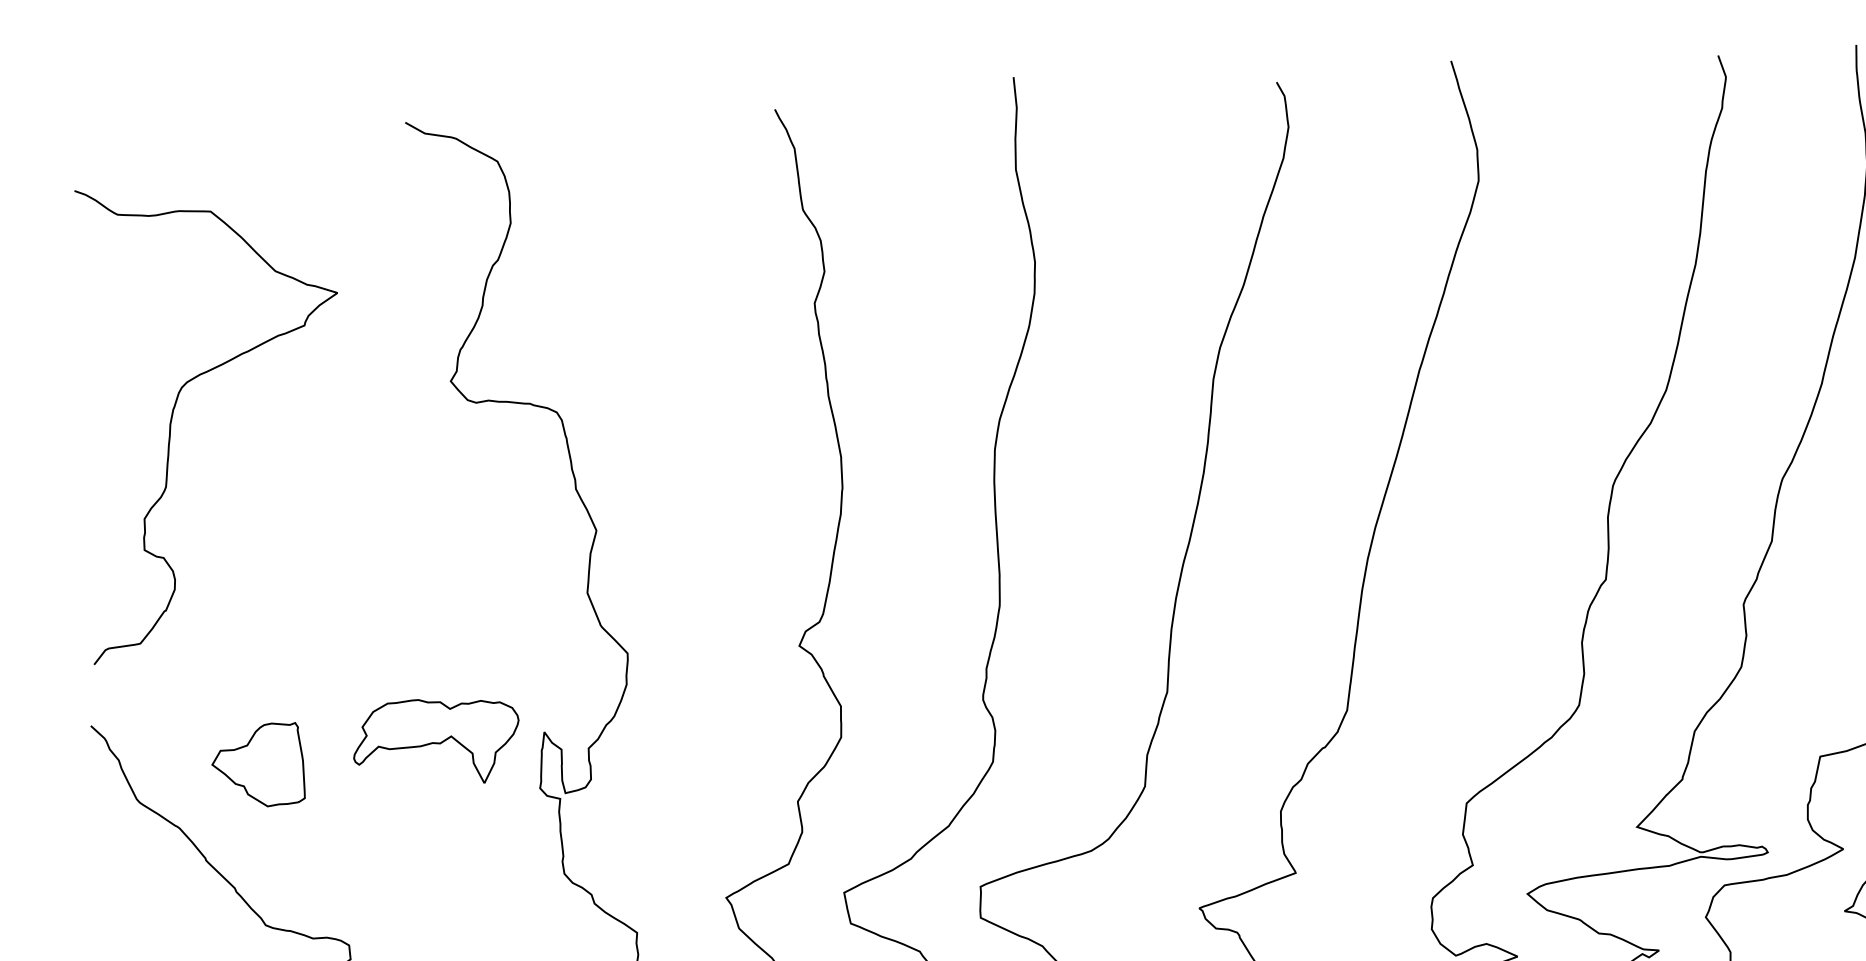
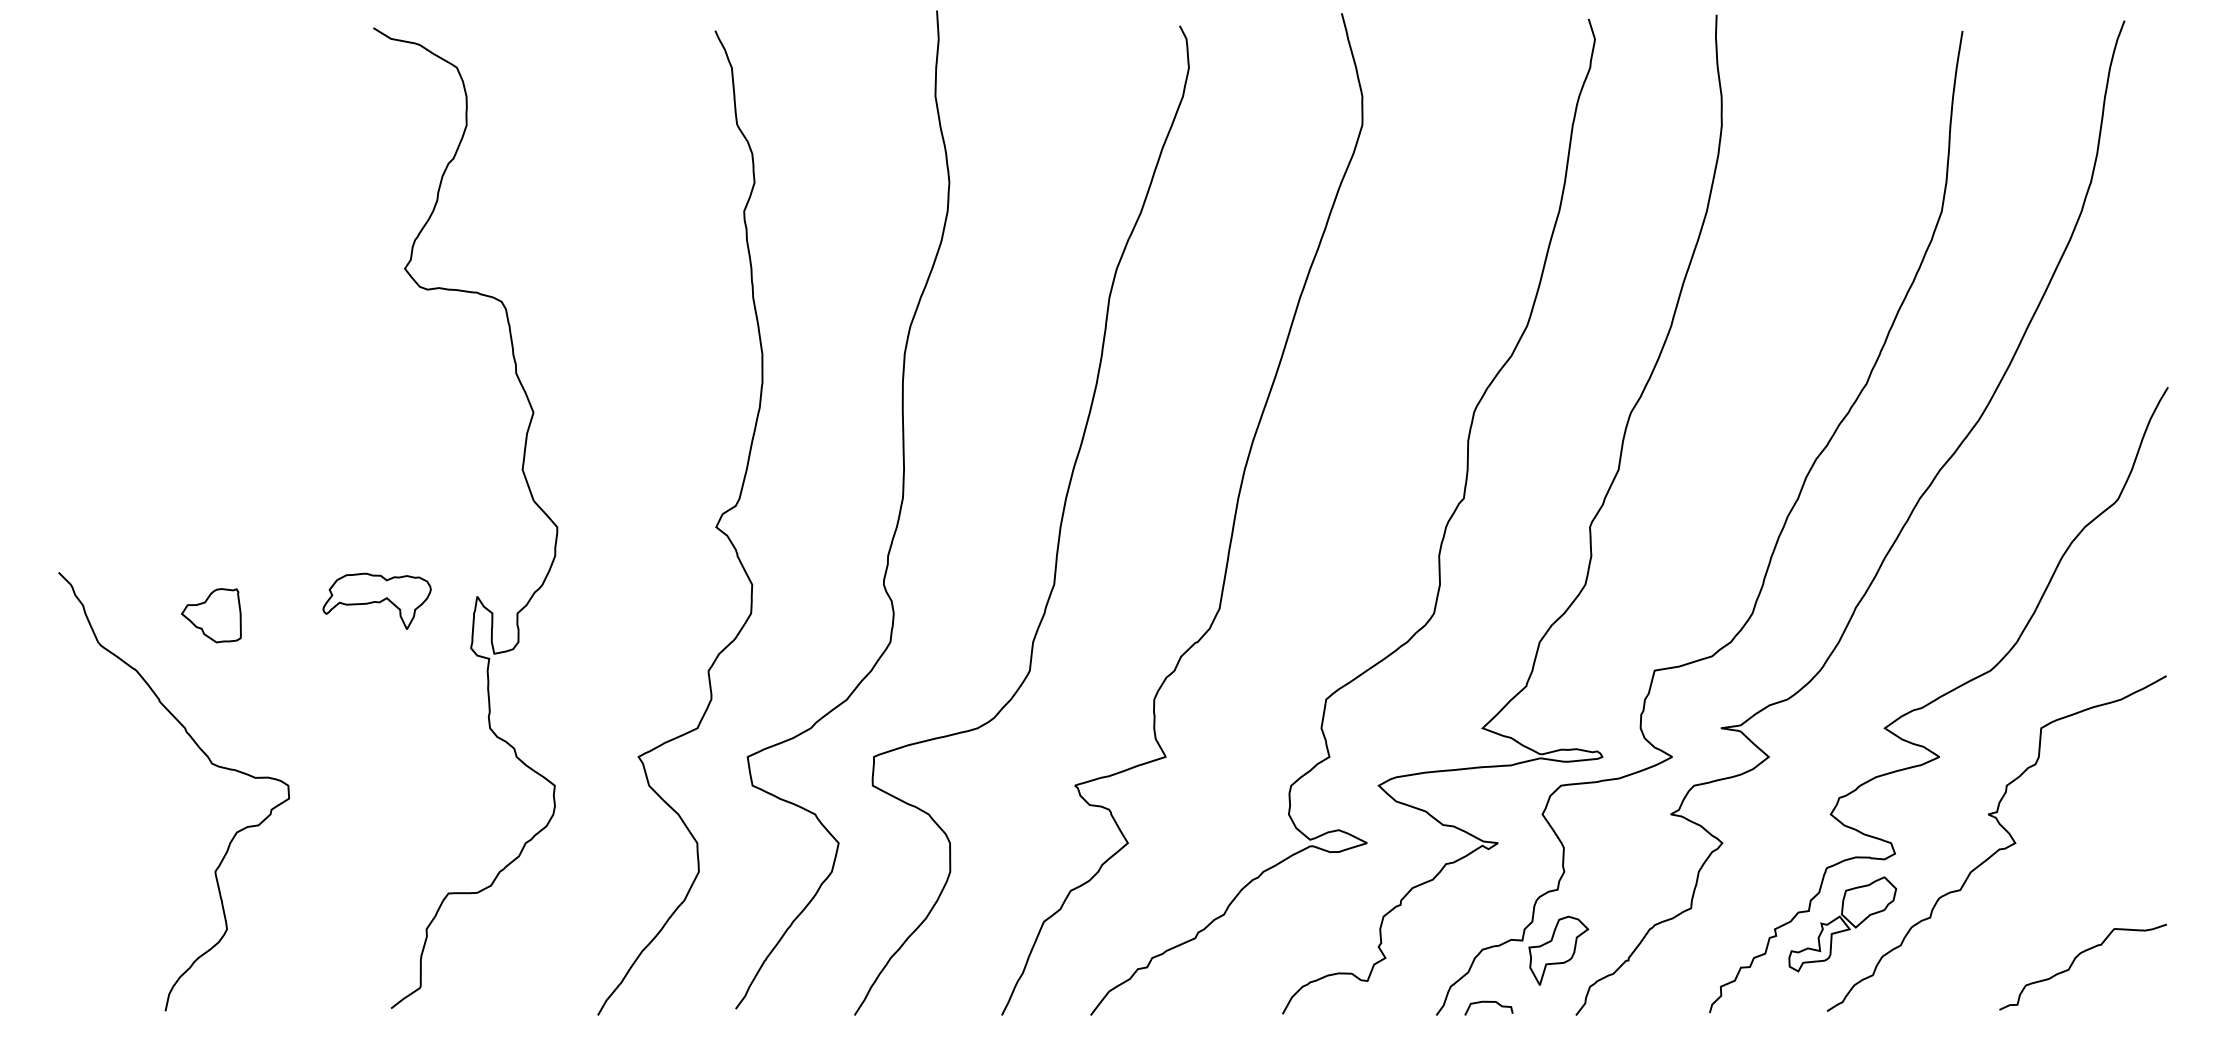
curve: (173, 415) -> (147, 289), removed
part: (435, 742) -> (376, 601), size x0.7
part: (258, 765) -> (211, 615), size x0.7

